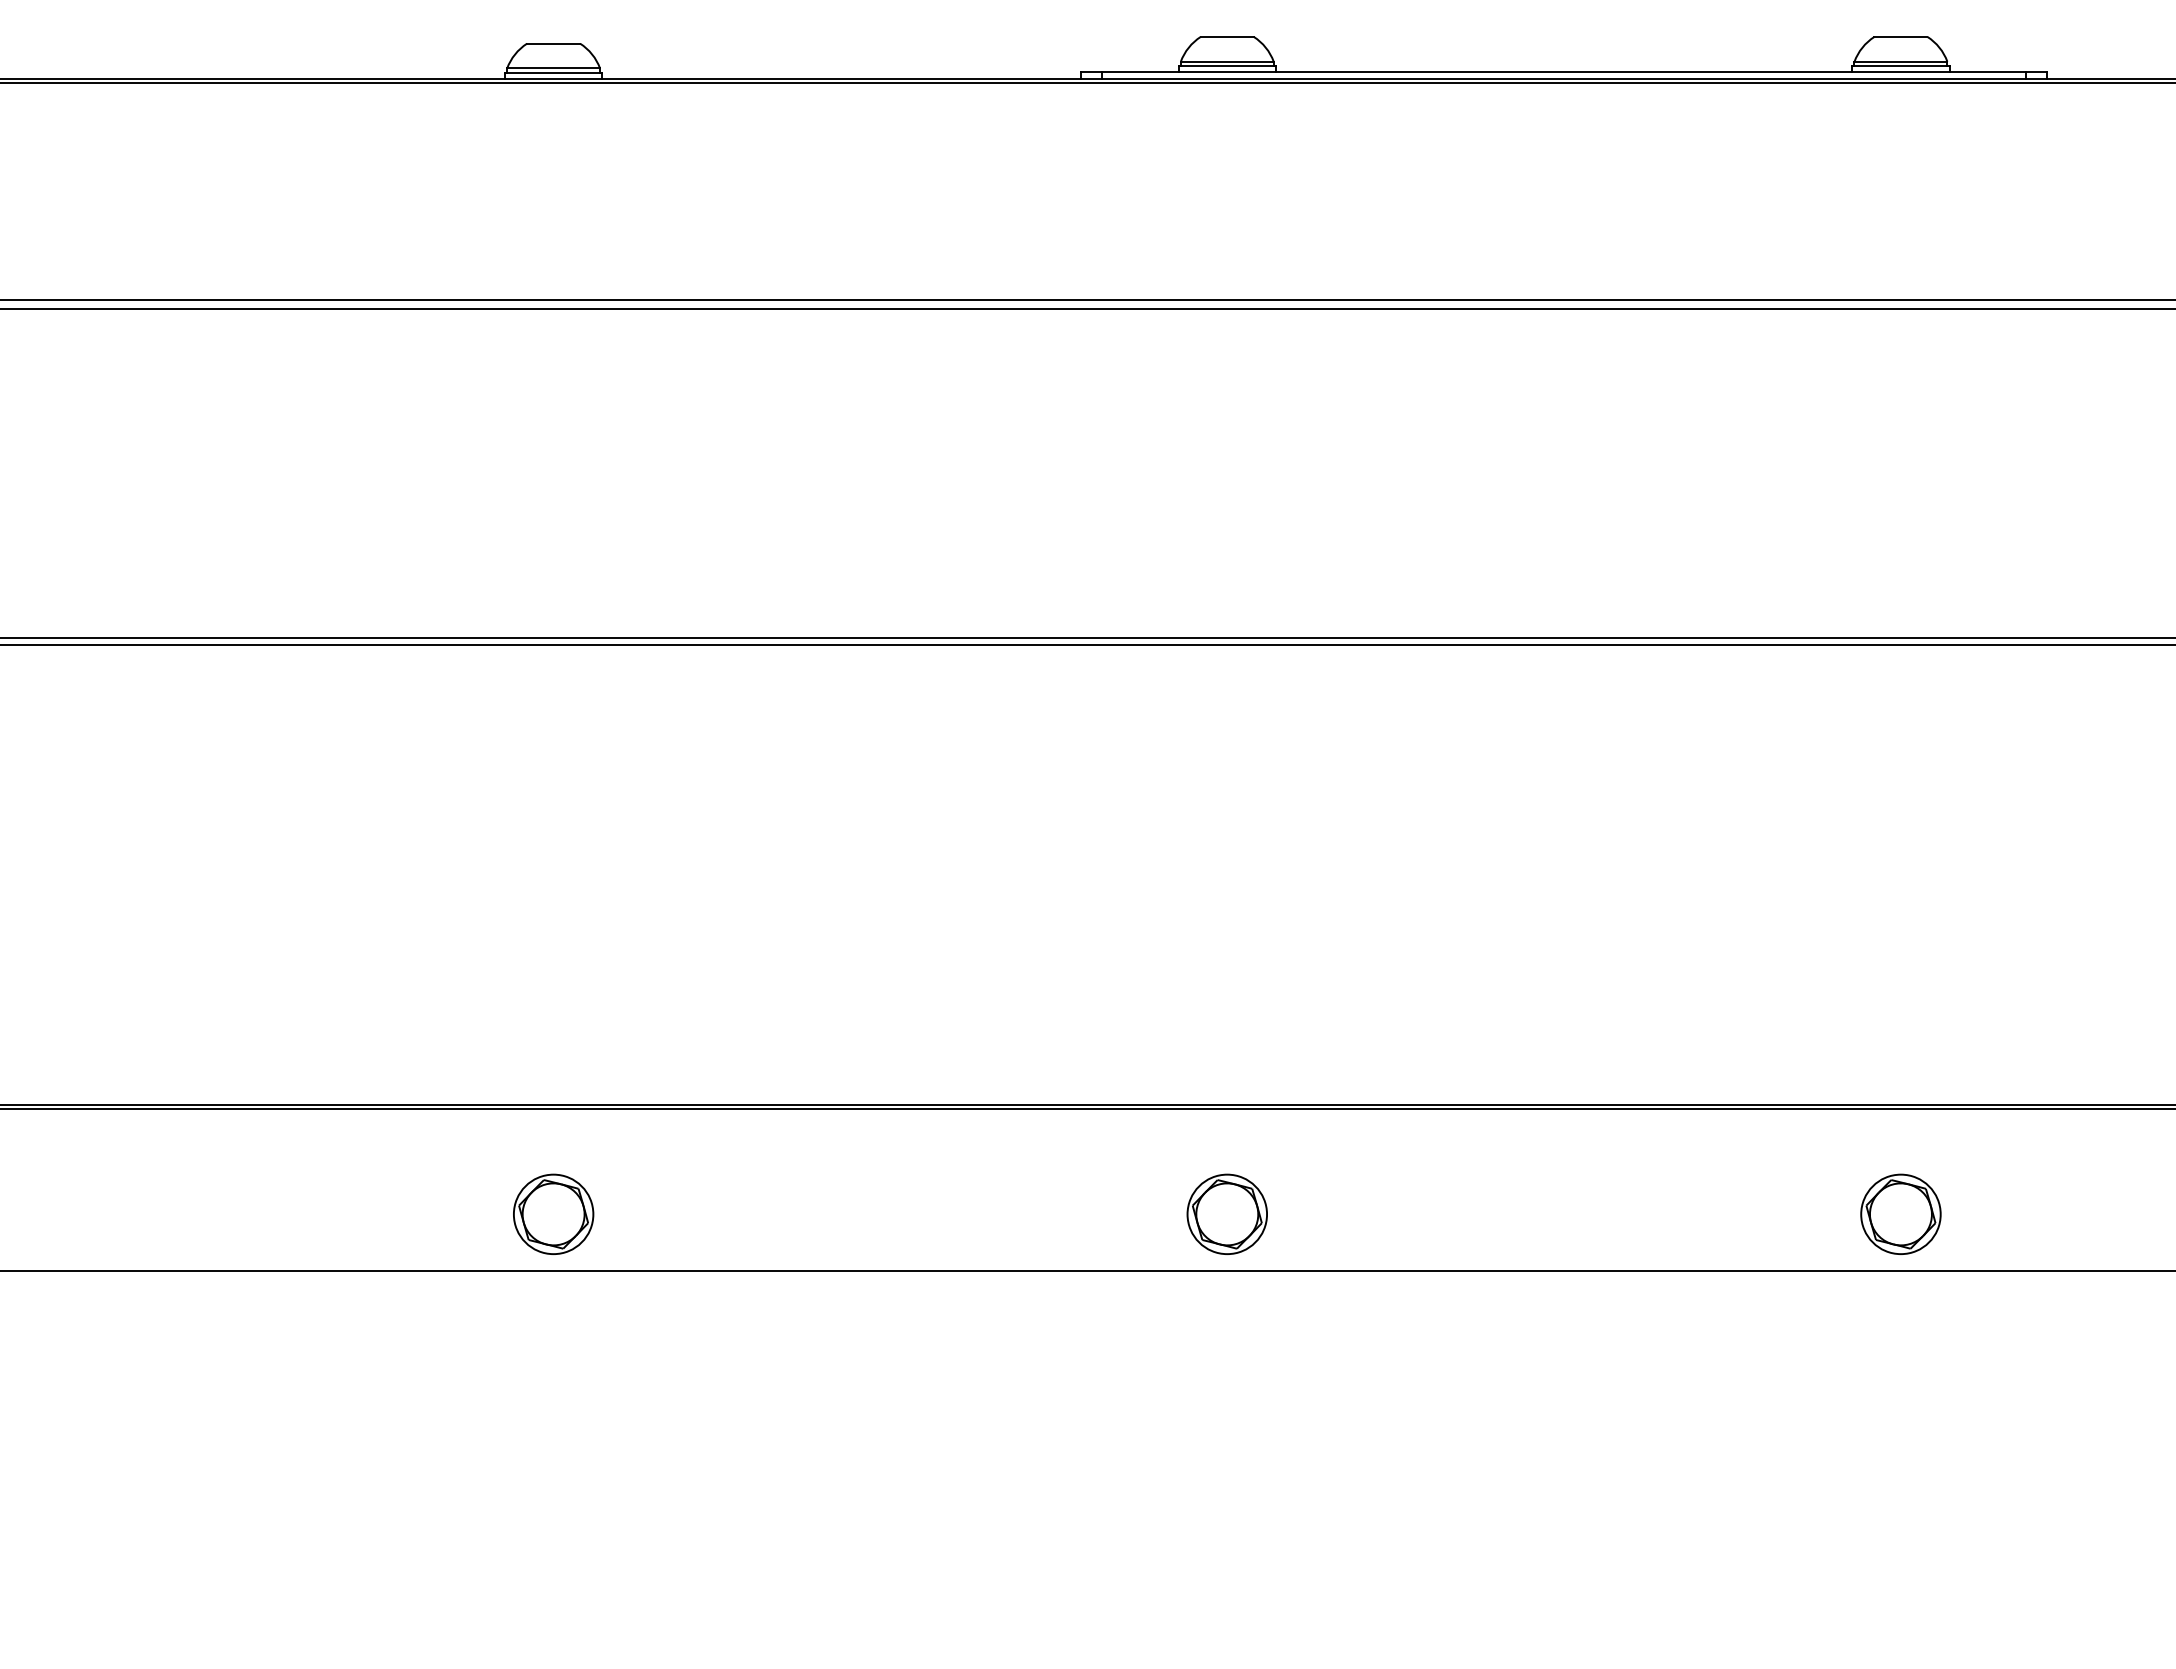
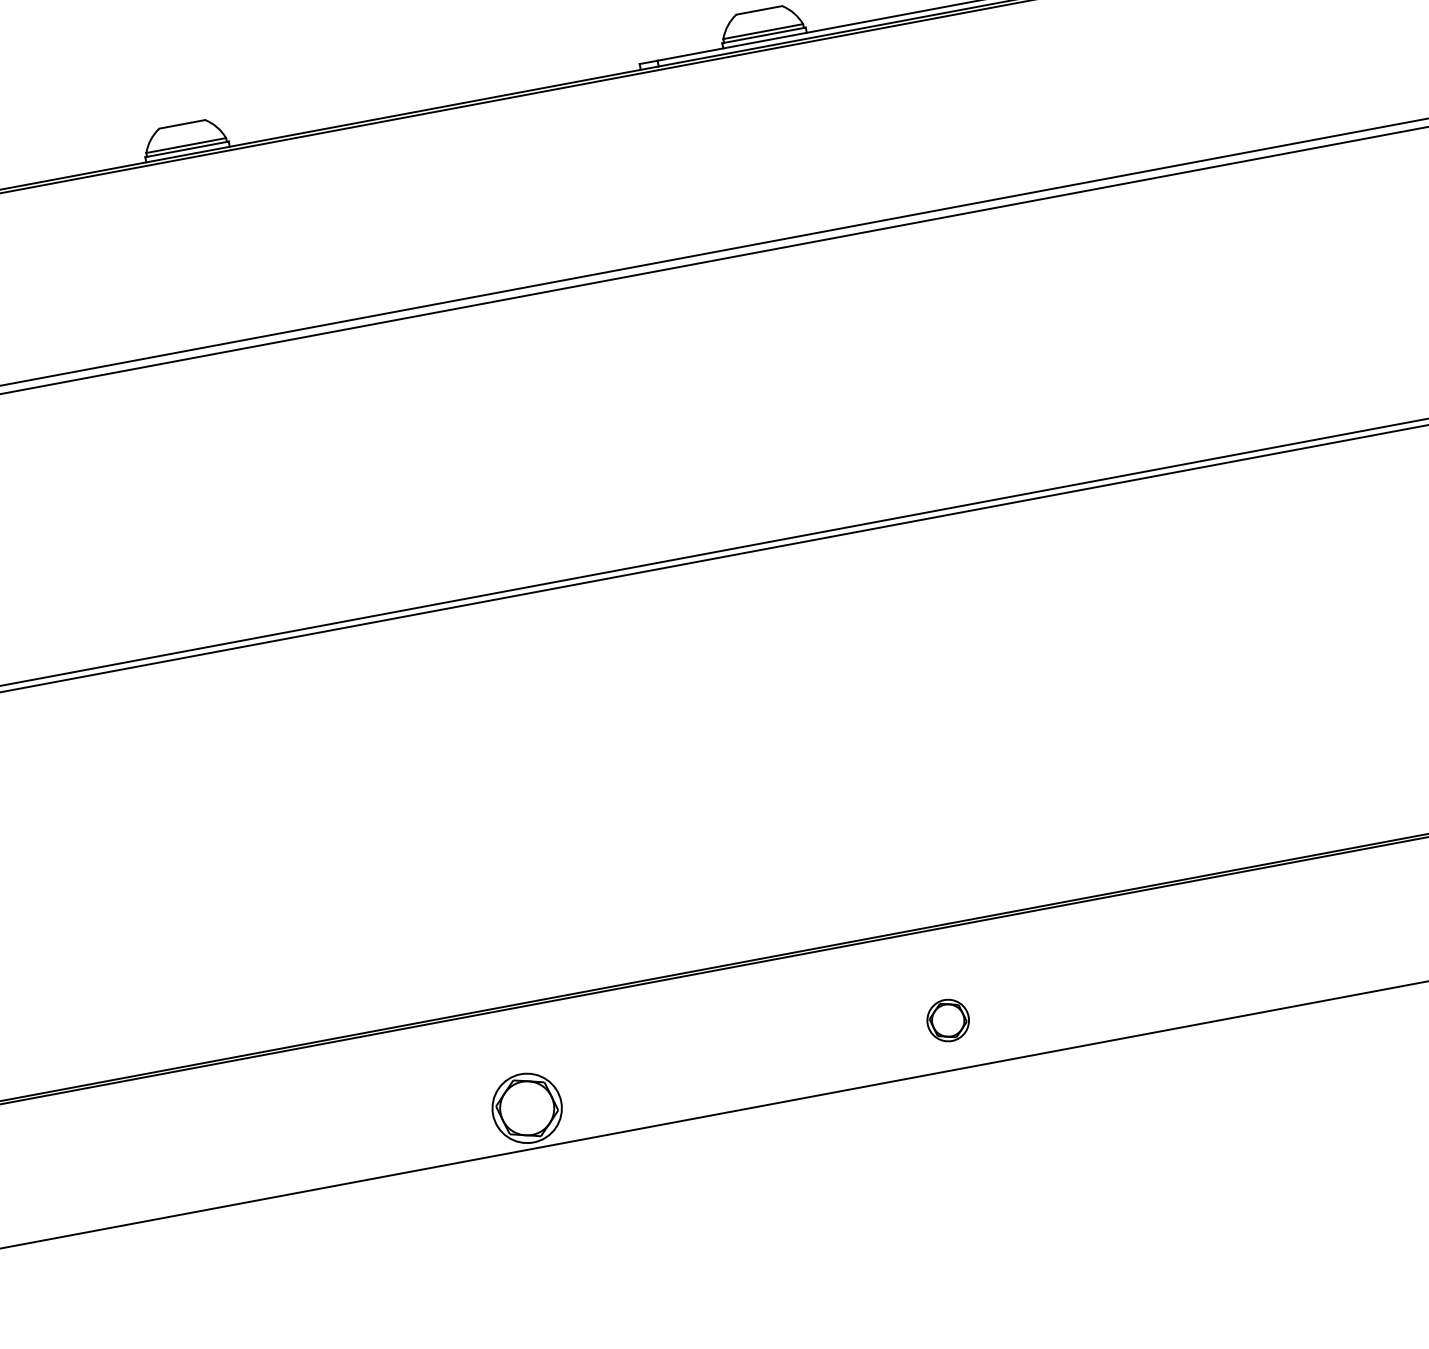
part: (553, 1213) -> (526, 1107), moved
part: (1226, 1213) -> (947, 1020), size x0.6

